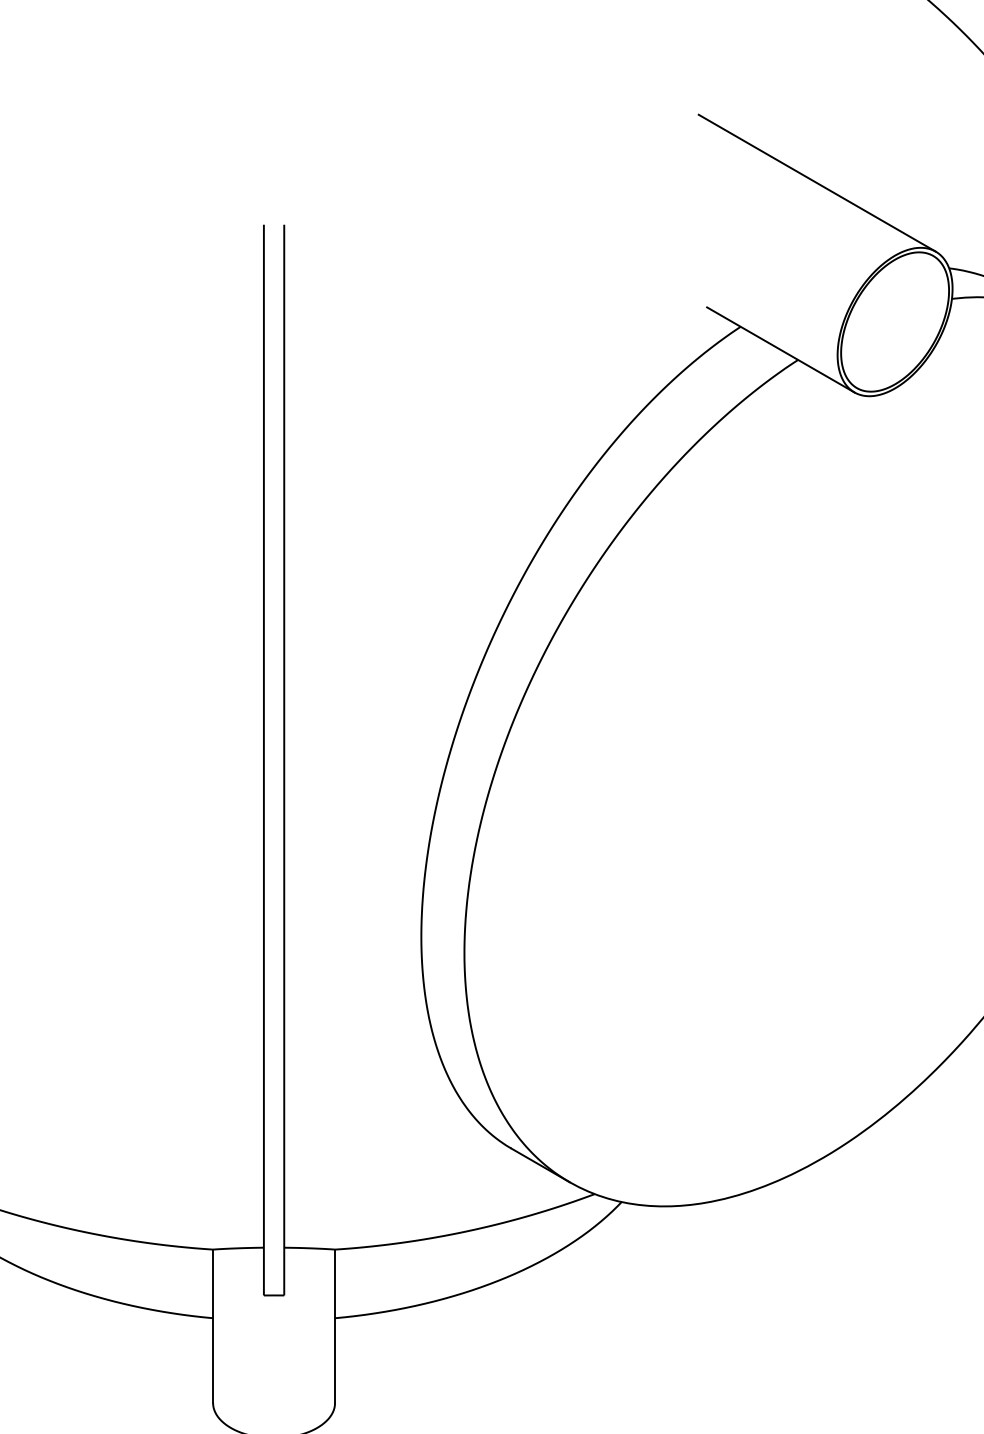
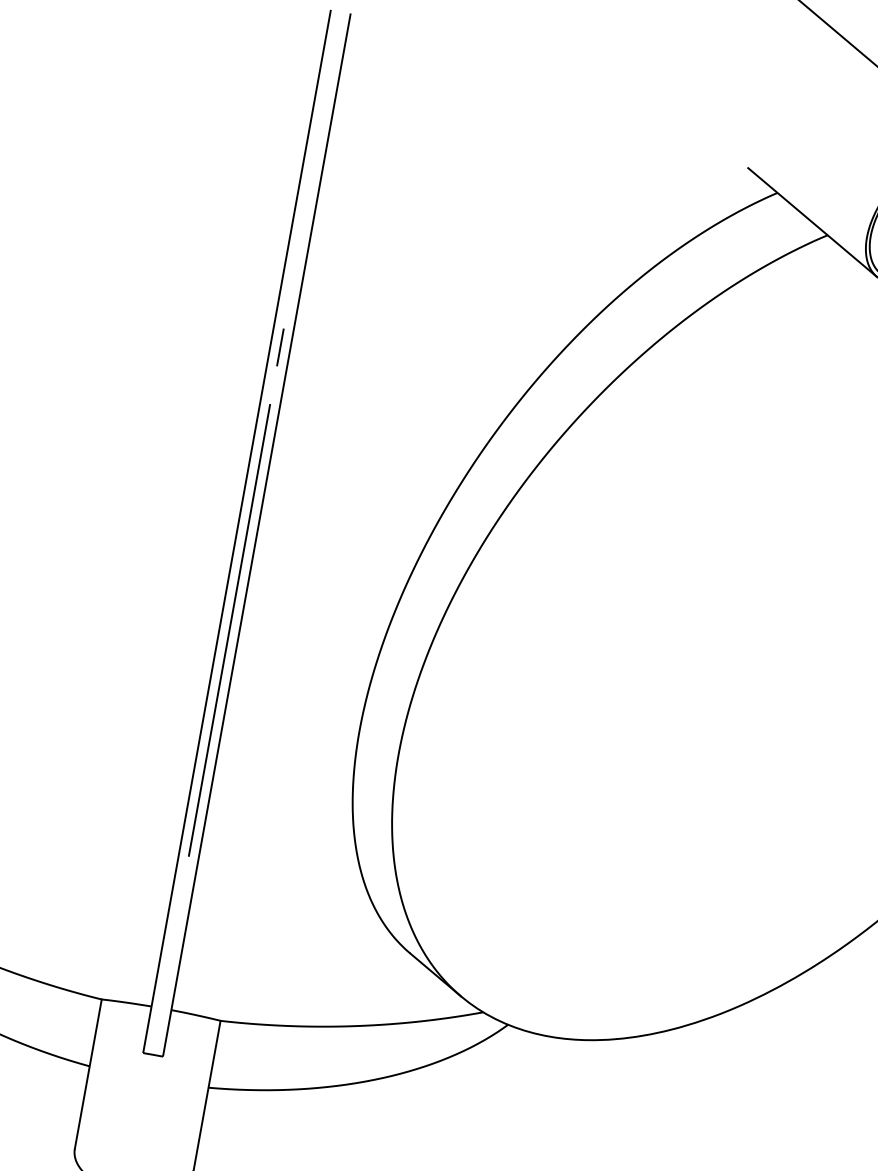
line: (274, 813) -> (238, 585), added

